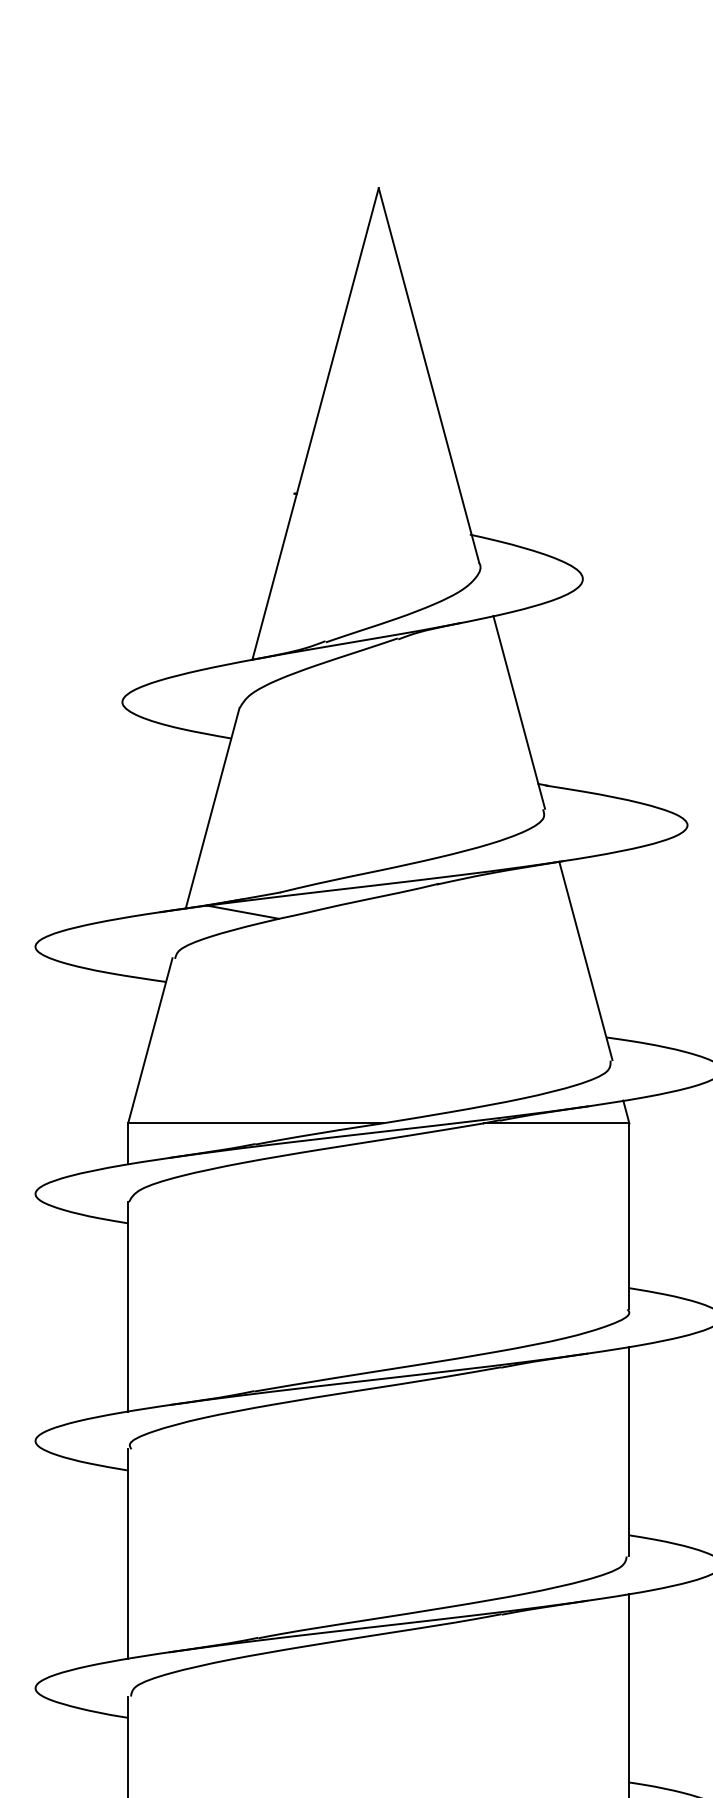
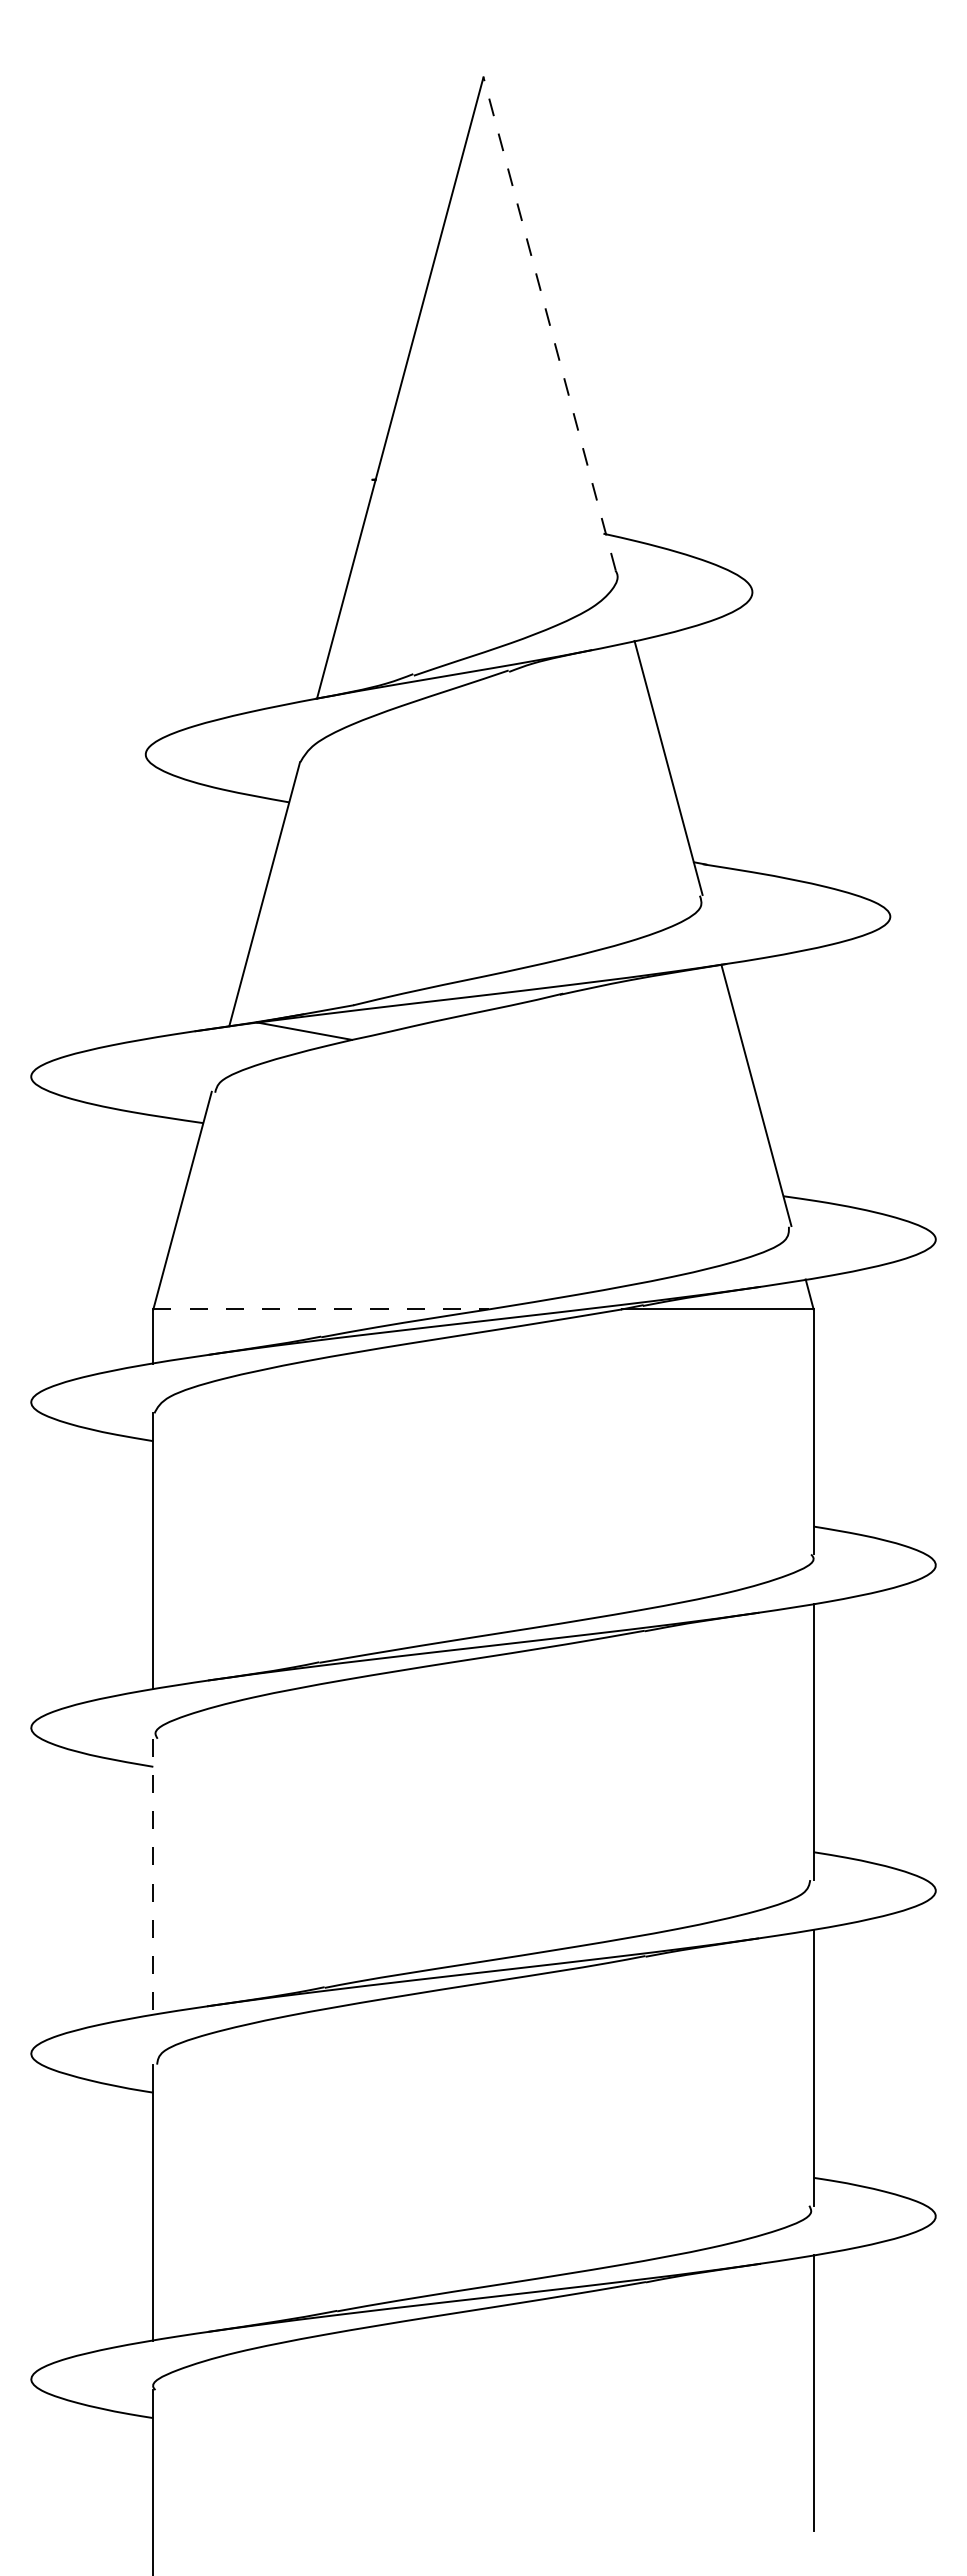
line: (428, 375) -> (549, 323), solid -> dashed
line: (255, 1123) -> (320, 1309), solid -> dashed
line: (128, 1554) -> (153, 1877), solid -> dashed

